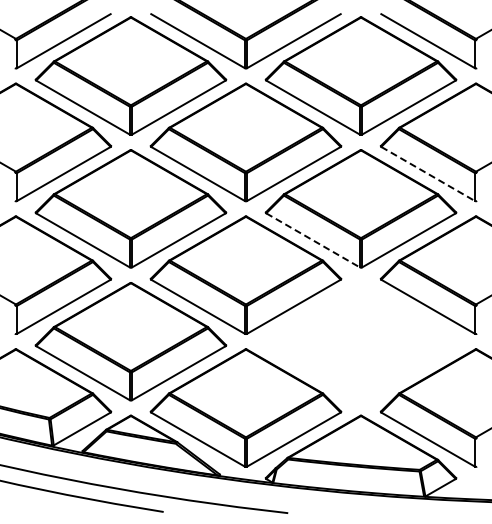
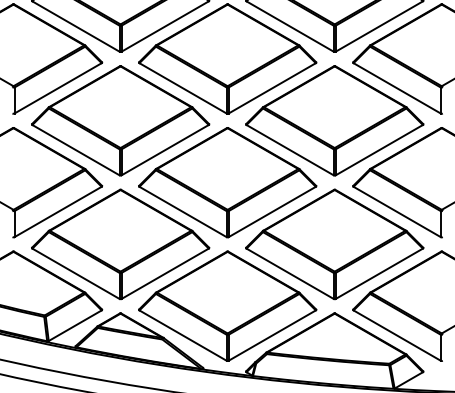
line: (428, 174) -> (397, 88), dashed -> solid
line: (313, 240) -> (290, 150), dashed -> solid
part: (360, 341) -> (334, 244), added

